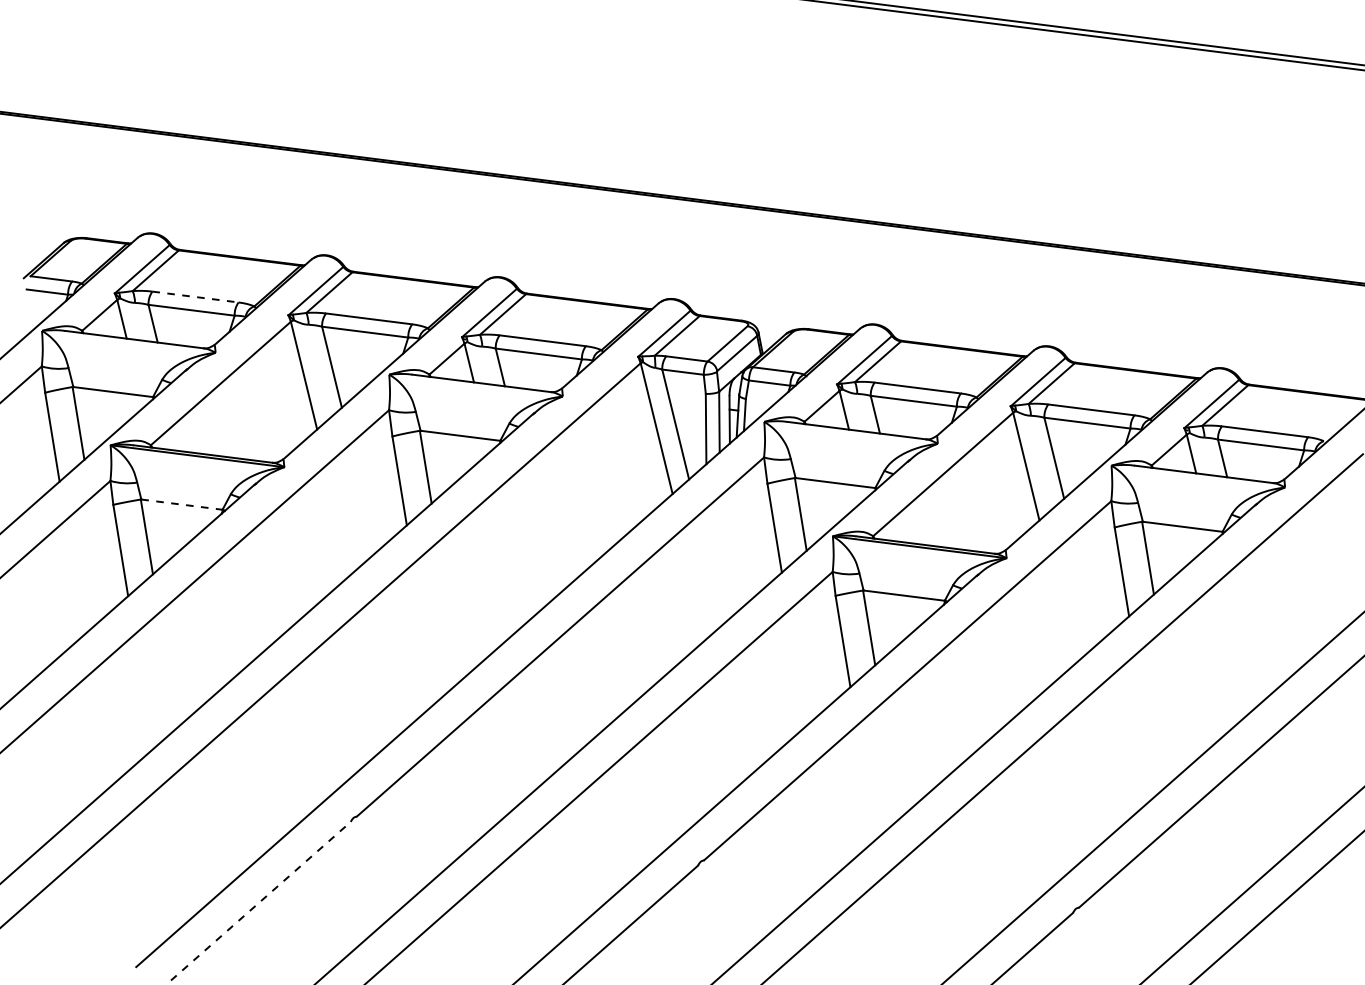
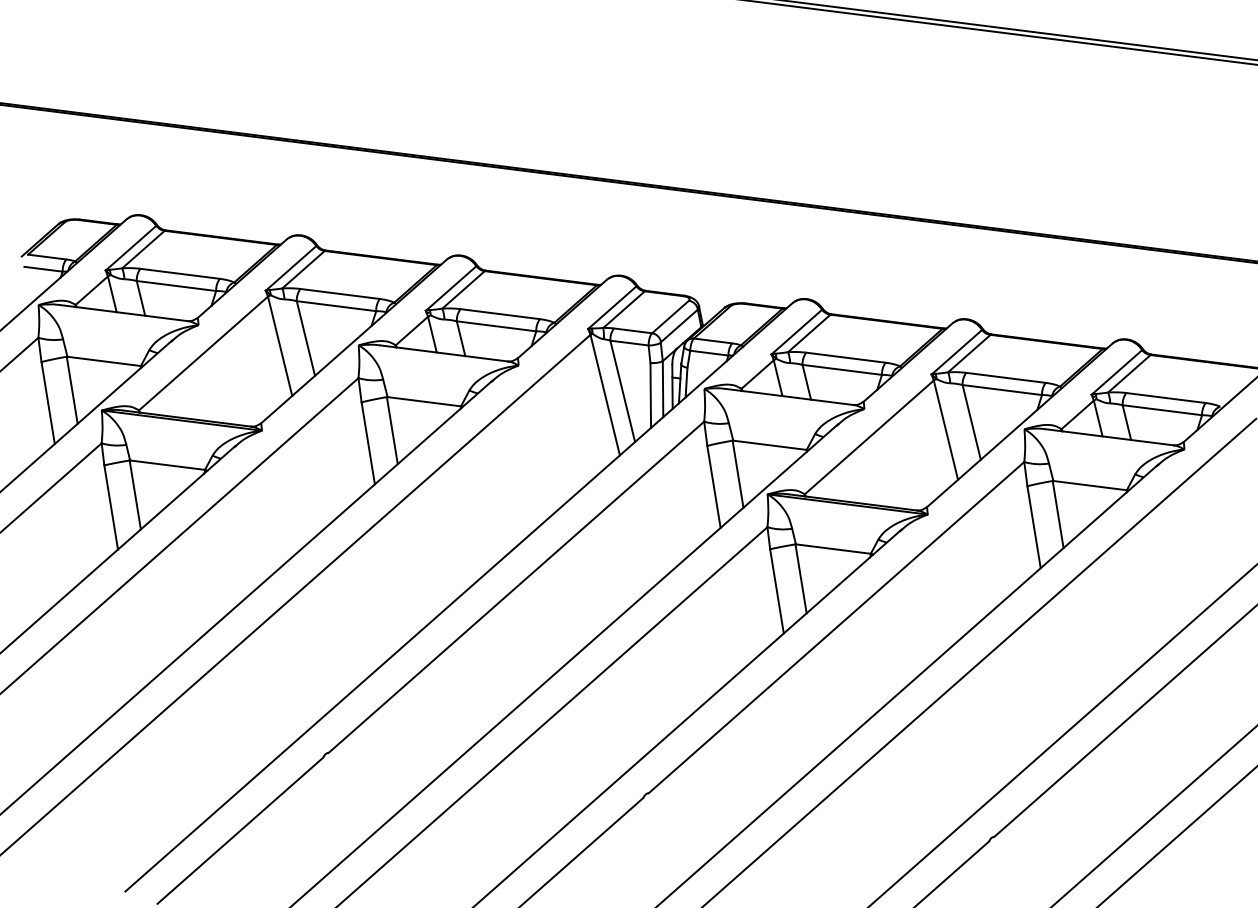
line: (195, 296) -> (180, 273), dashed -> solid
line: (181, 504) -> (167, 465), dashed -> solid
line: (261, 900) -> (240, 830), dashed -> solid

